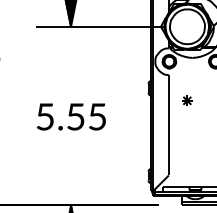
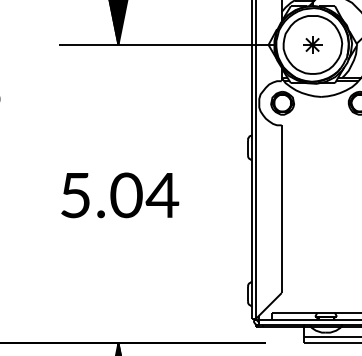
part: (187, 100) -> (312, 44), moved
text: (86, 116) -> (144, 194), 5.55 -> 5.04

